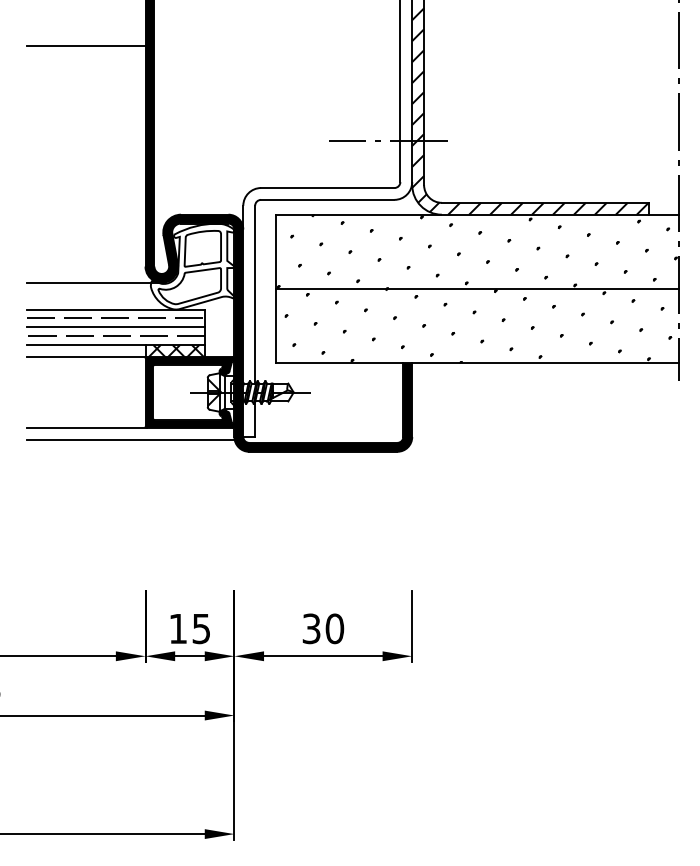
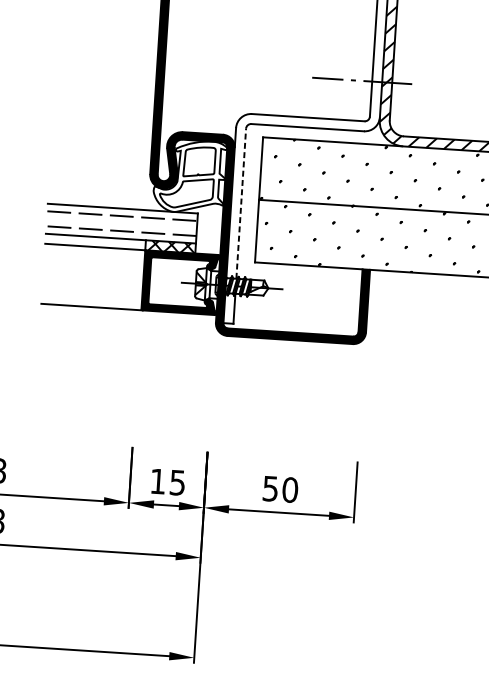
line: (93, 282) -> (105, 184), removed
line: (255, 294) -> (241, 203), solid -> dashed
line: (115, 327) -> (121, 223), removed
line: (130, 439) -> (128, 319), removed
text: (311, 628) -> (270, 488), 30 -> 50

